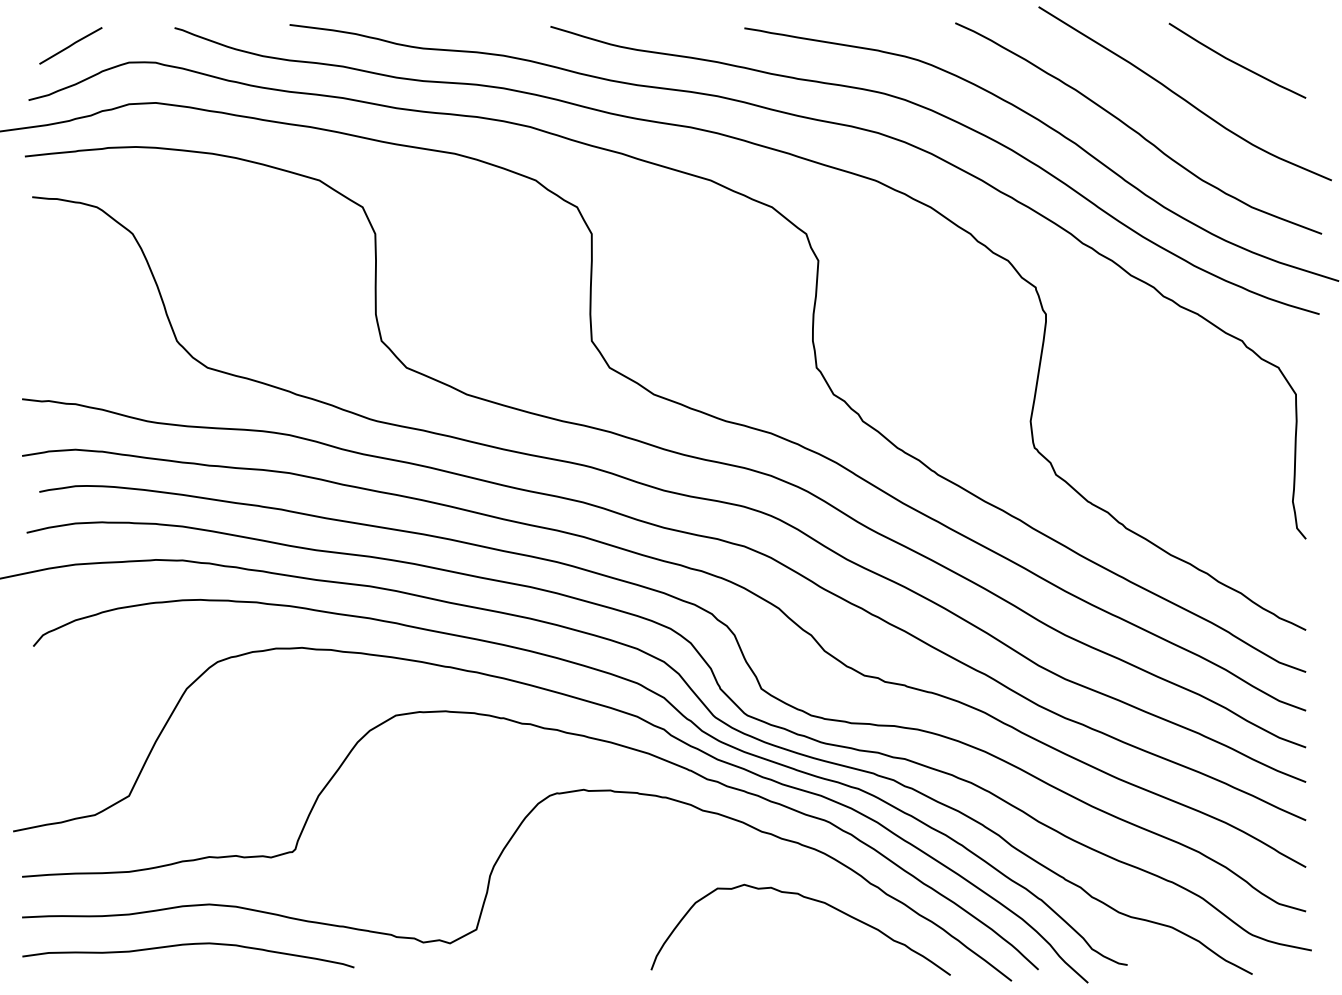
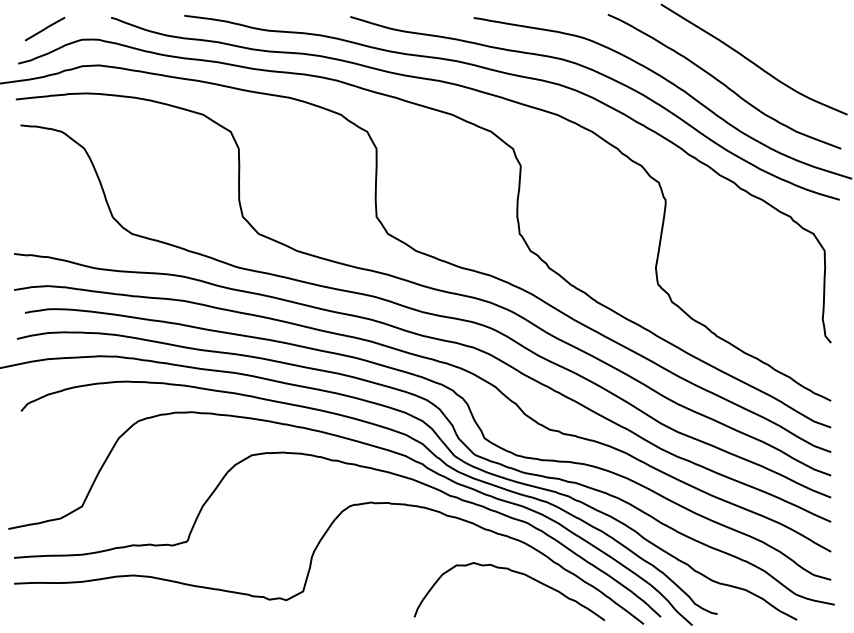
curve: (1237, 62) -> (787, 39), removed
curve: (187, 945) -> (119, 601), removed

